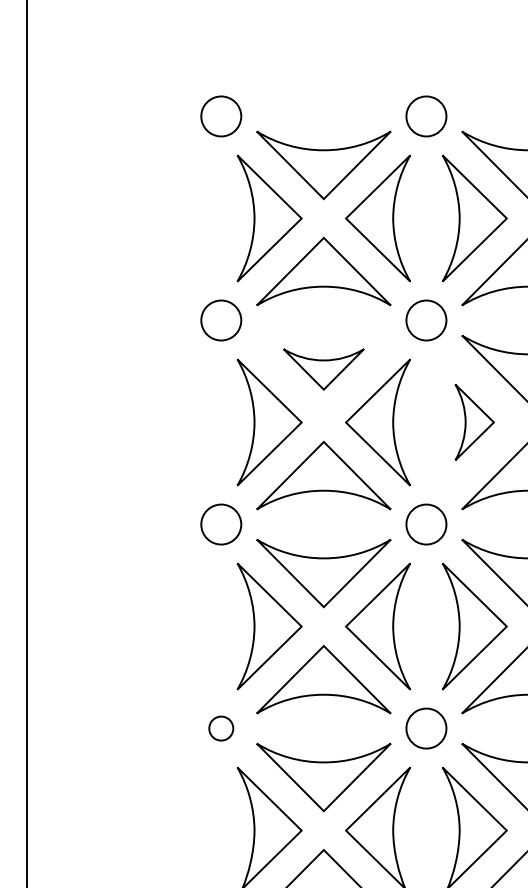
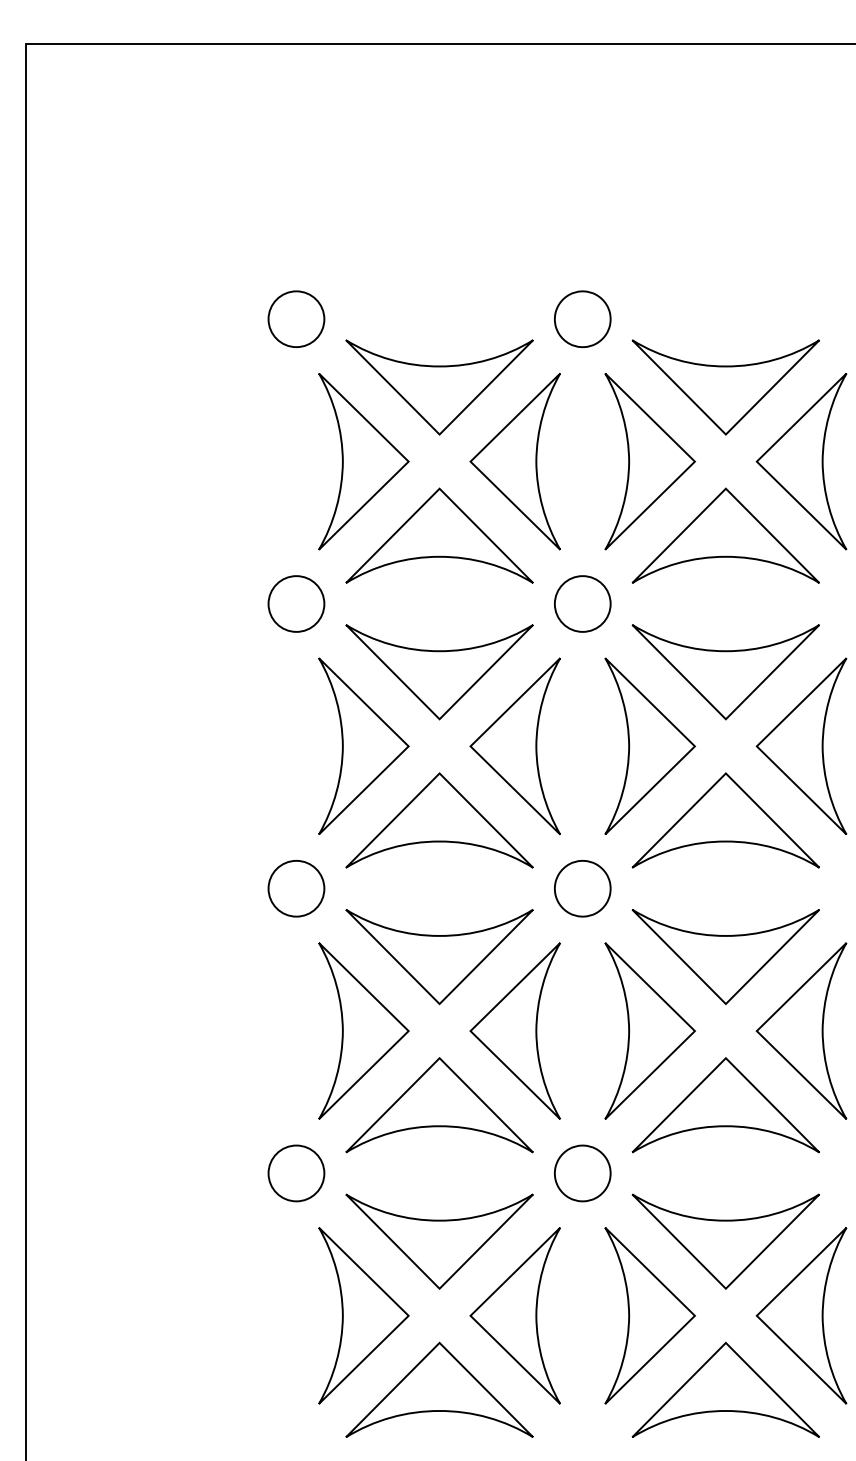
part: (323, 369) -> (439, 672), size x1.67
part: (474, 421) -> (649, 745), size x1.67
part: (221, 728) -> (296, 1173), size x1.67

